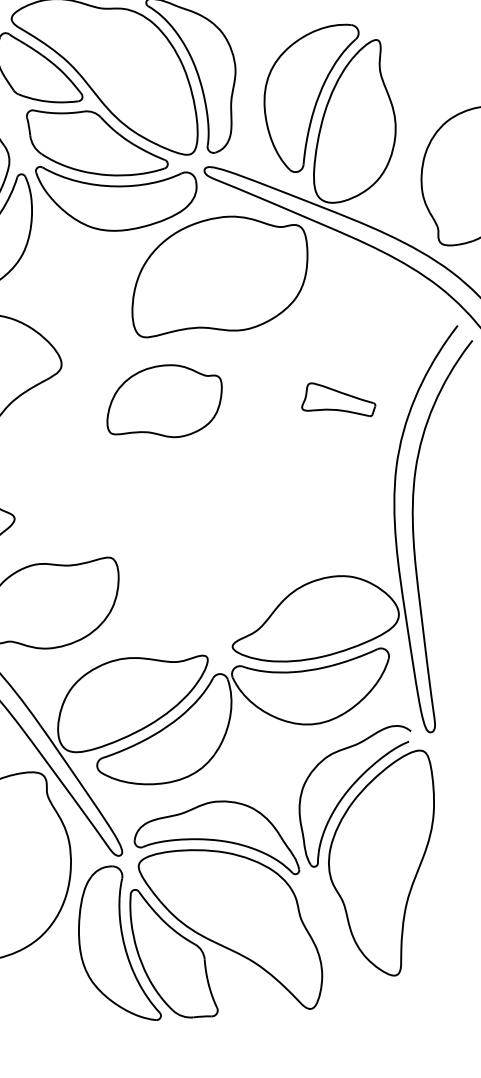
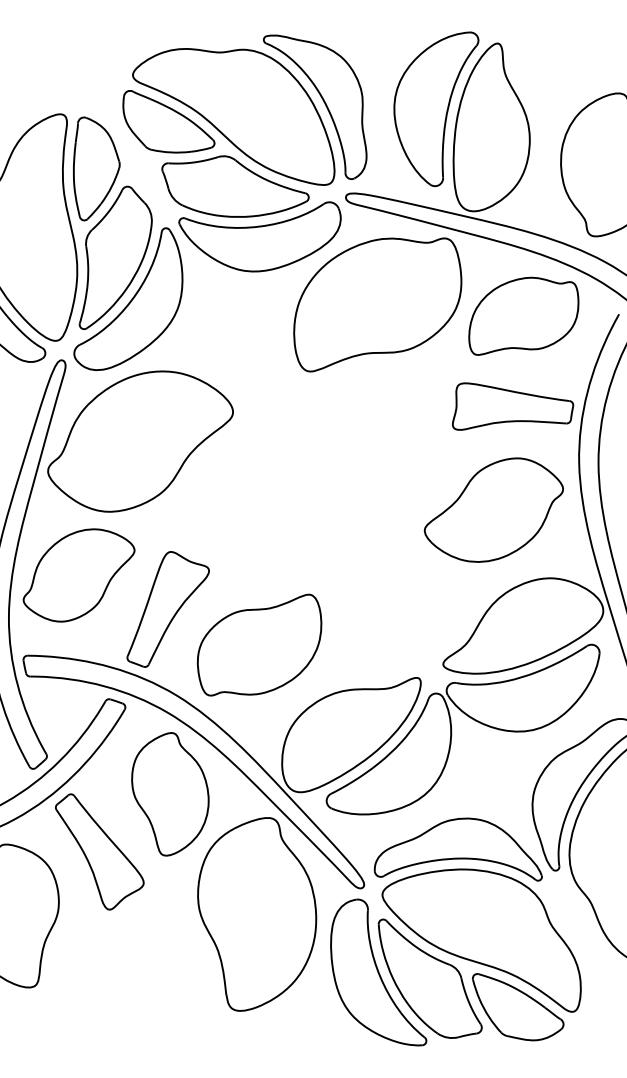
part: (164, 401) -> (523, 315), moved
part: (339, 401) -> (513, 406), size x1.67
part: (304, 500) -> (493, 509), added
part: (255, 996) -> (517, 1007), added

